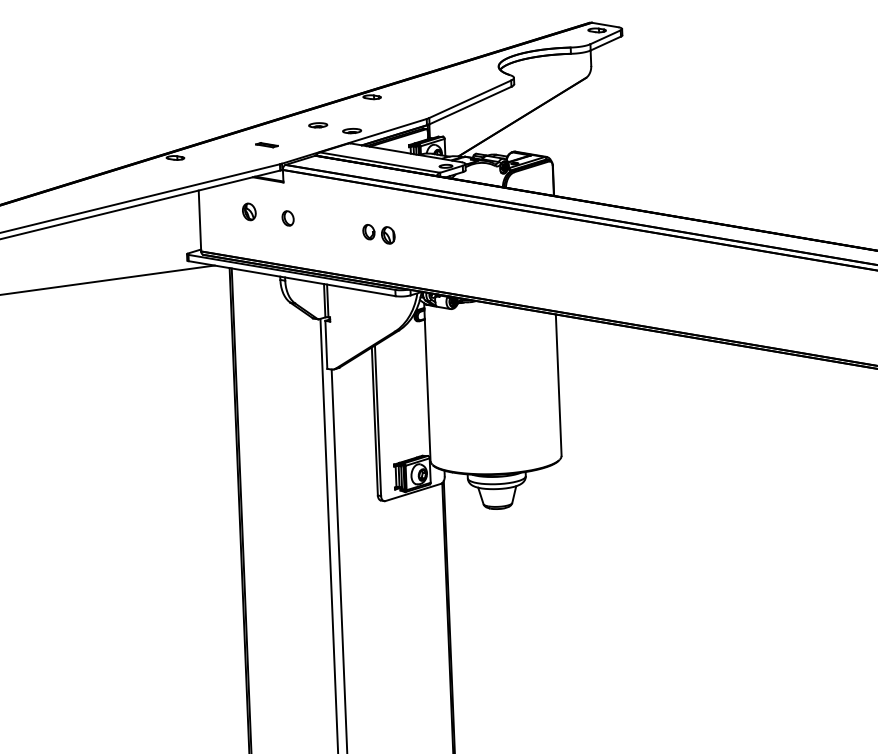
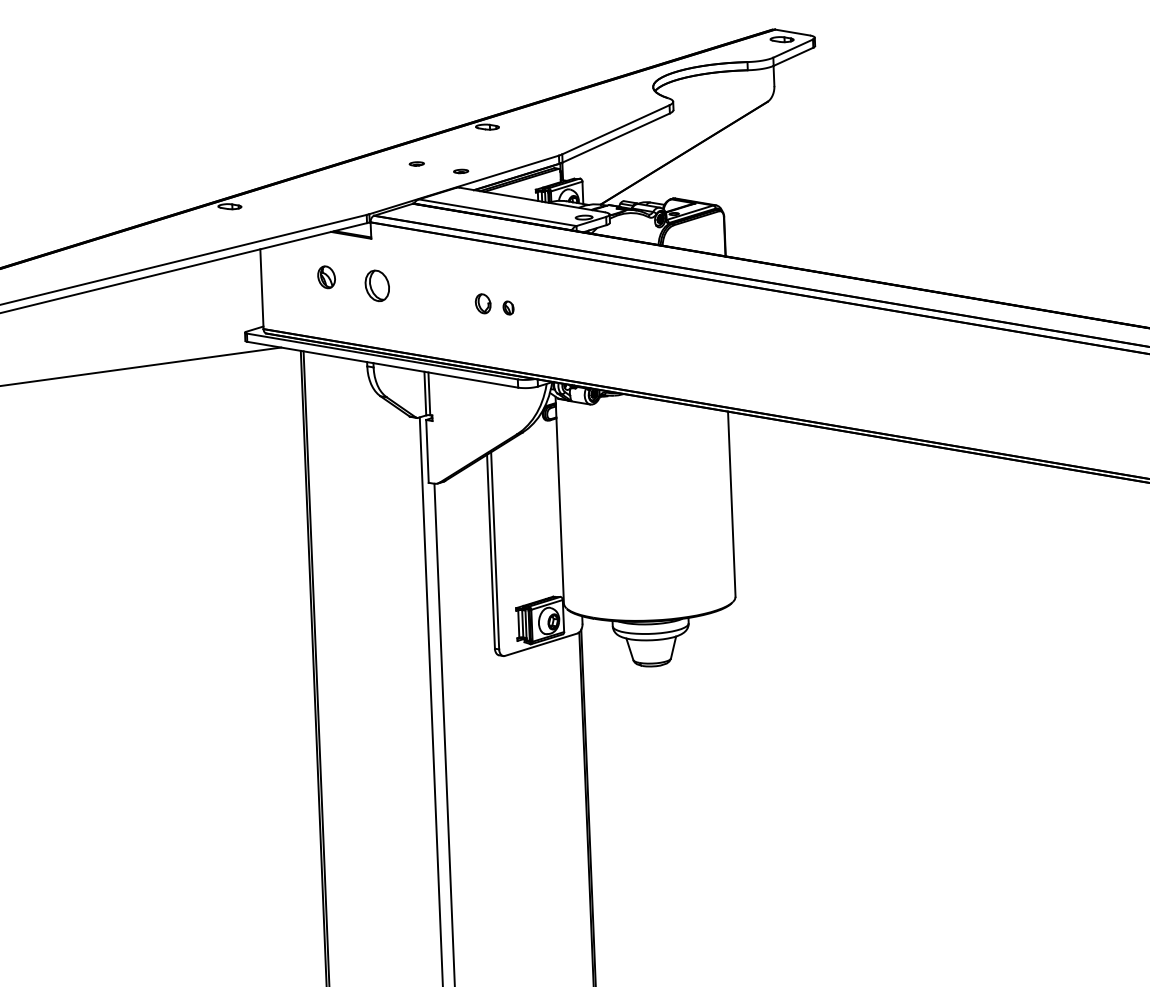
part: (317, 125) -> (416, 163), size x0.6
part: (351, 131) -> (460, 171), size x0.6
part: (266, 144) -> (349, 189), removed
part: (288, 218) -> (377, 285), size x1.6
part: (388, 234) -> (508, 307), size x0.6

